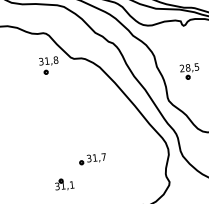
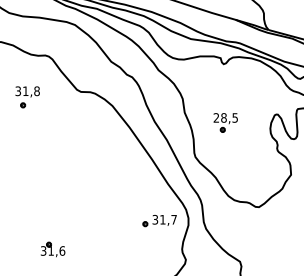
part: (49, 65) -> (27, 97), moved
part: (92, 159) -> (159, 221), moved
text: (72, 184) -> (62, 250), 31,1 -> 31,6

